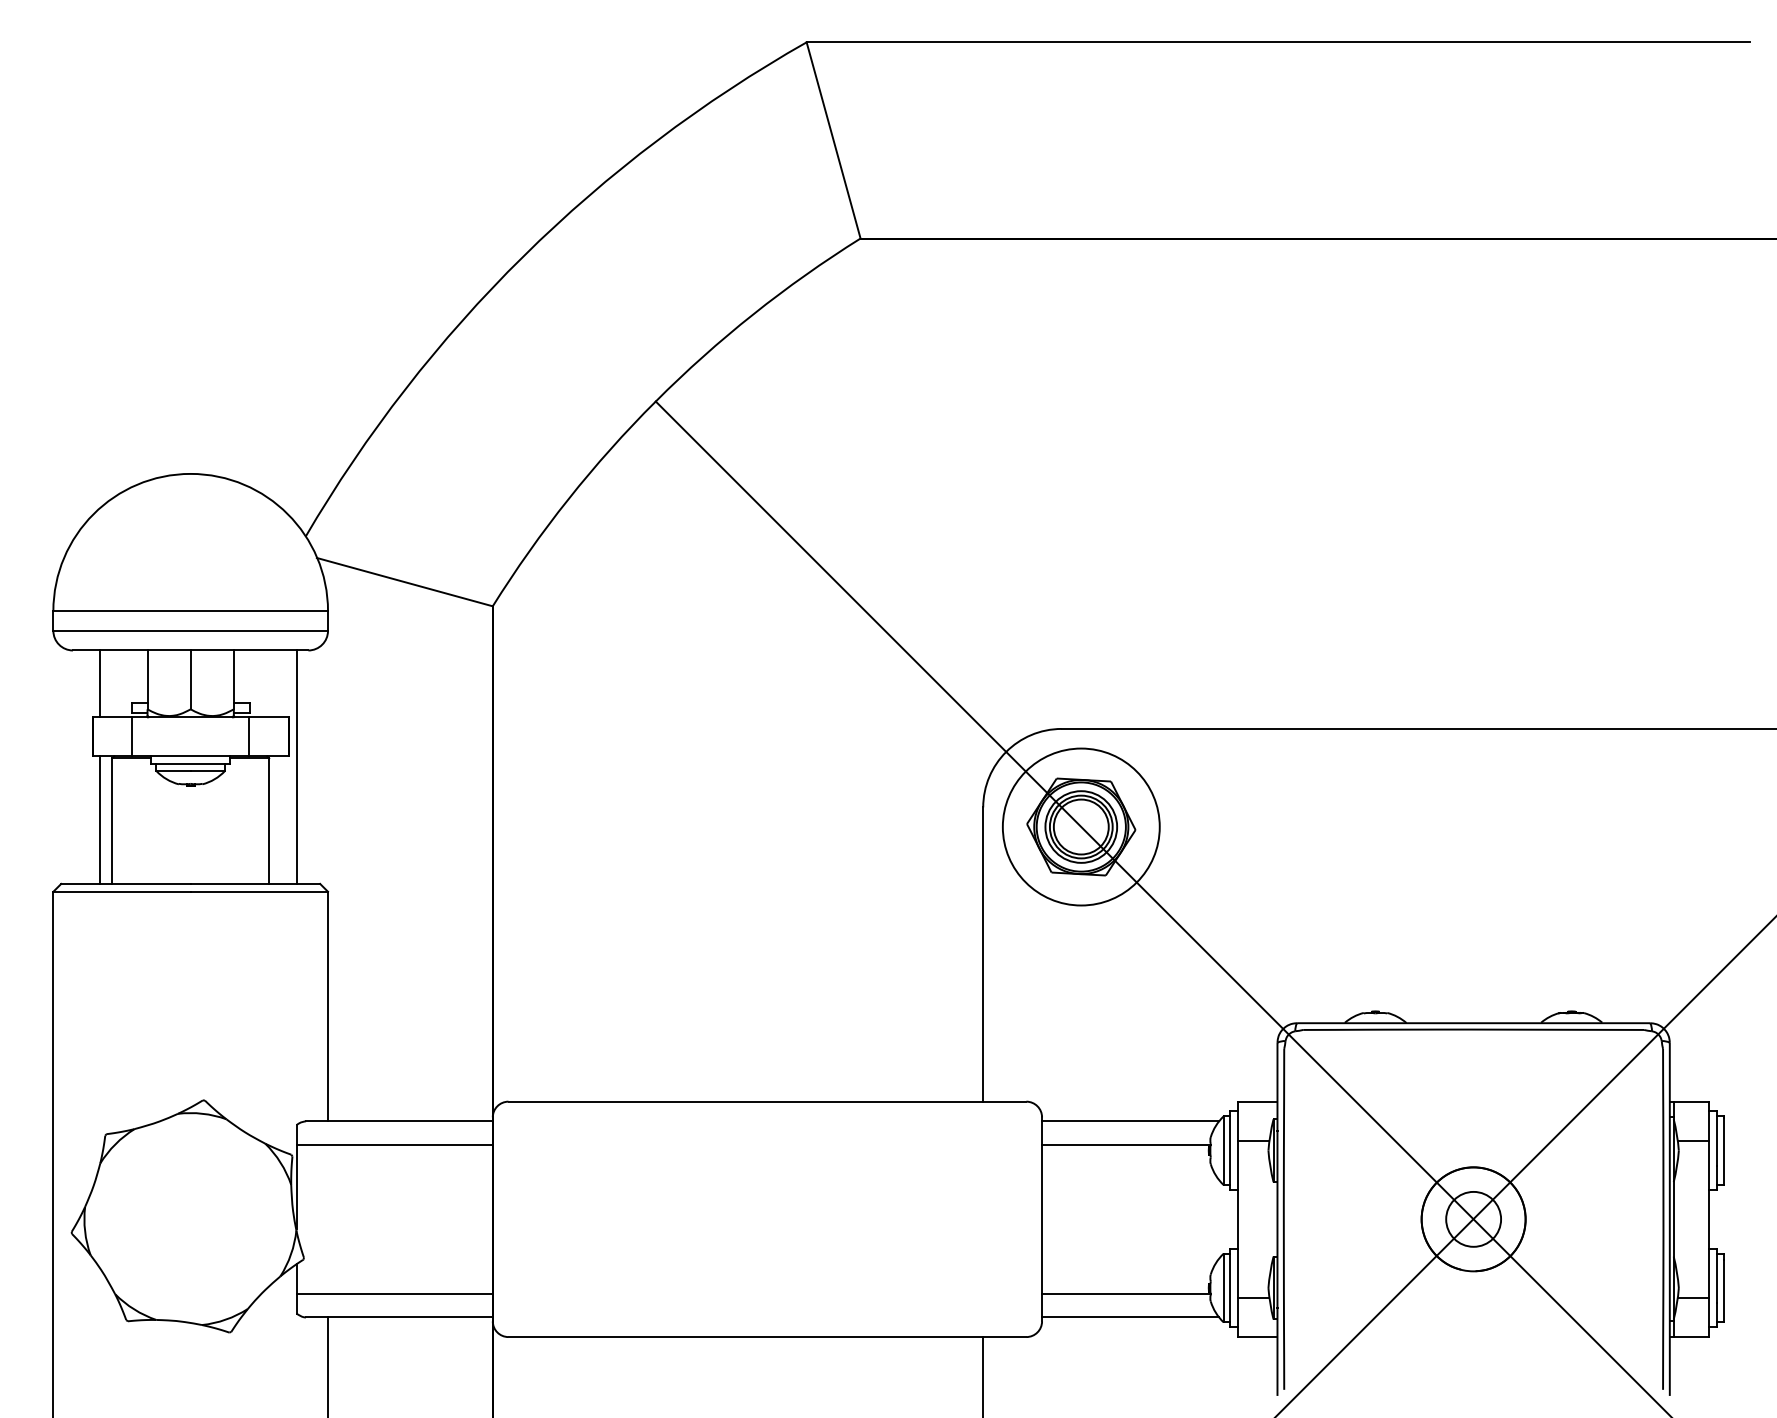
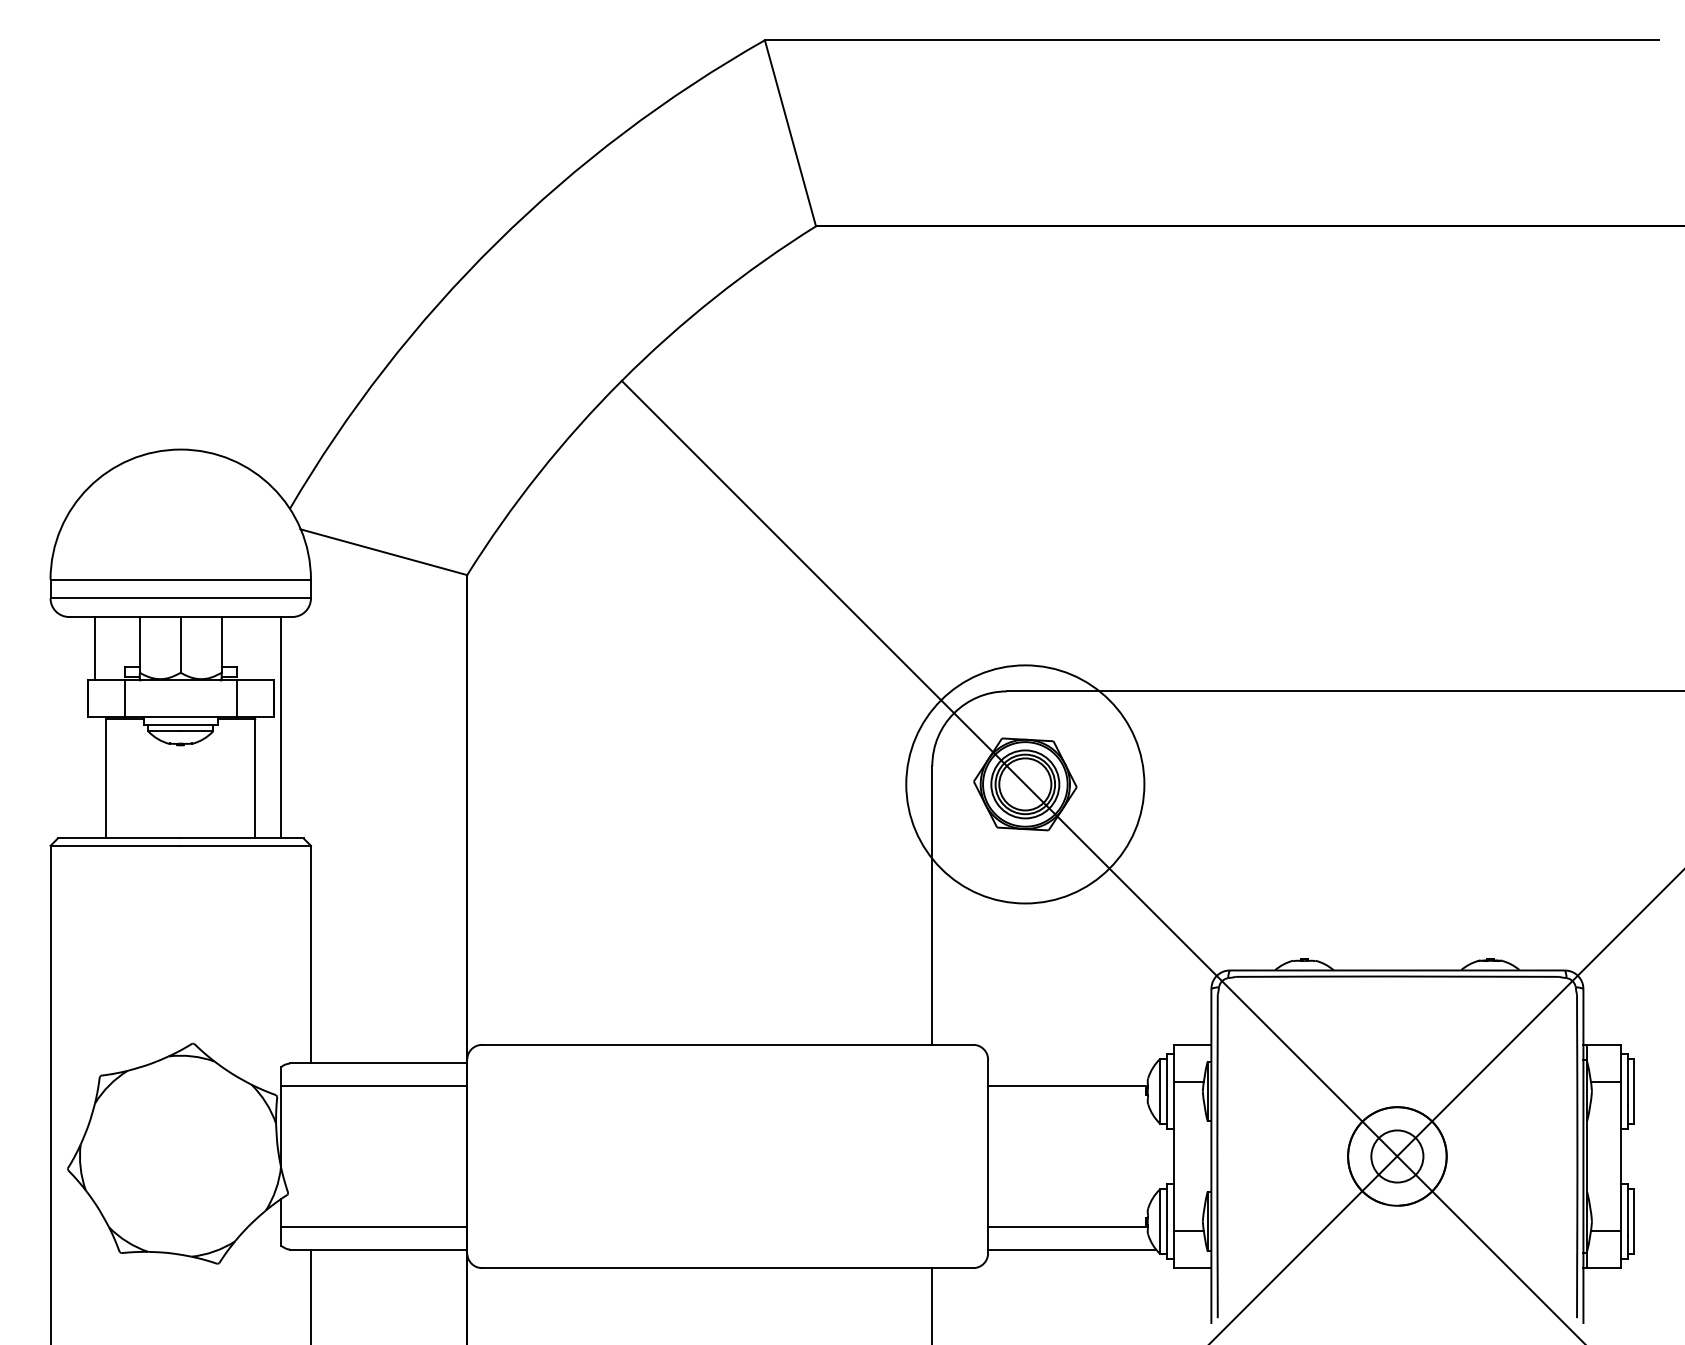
line: (100, 819) -> (95, 777), removed
circle: (1080, 827) -> (1024, 784), size x1.6
line: (1131, 1121) -> (1072, 1063), removed

